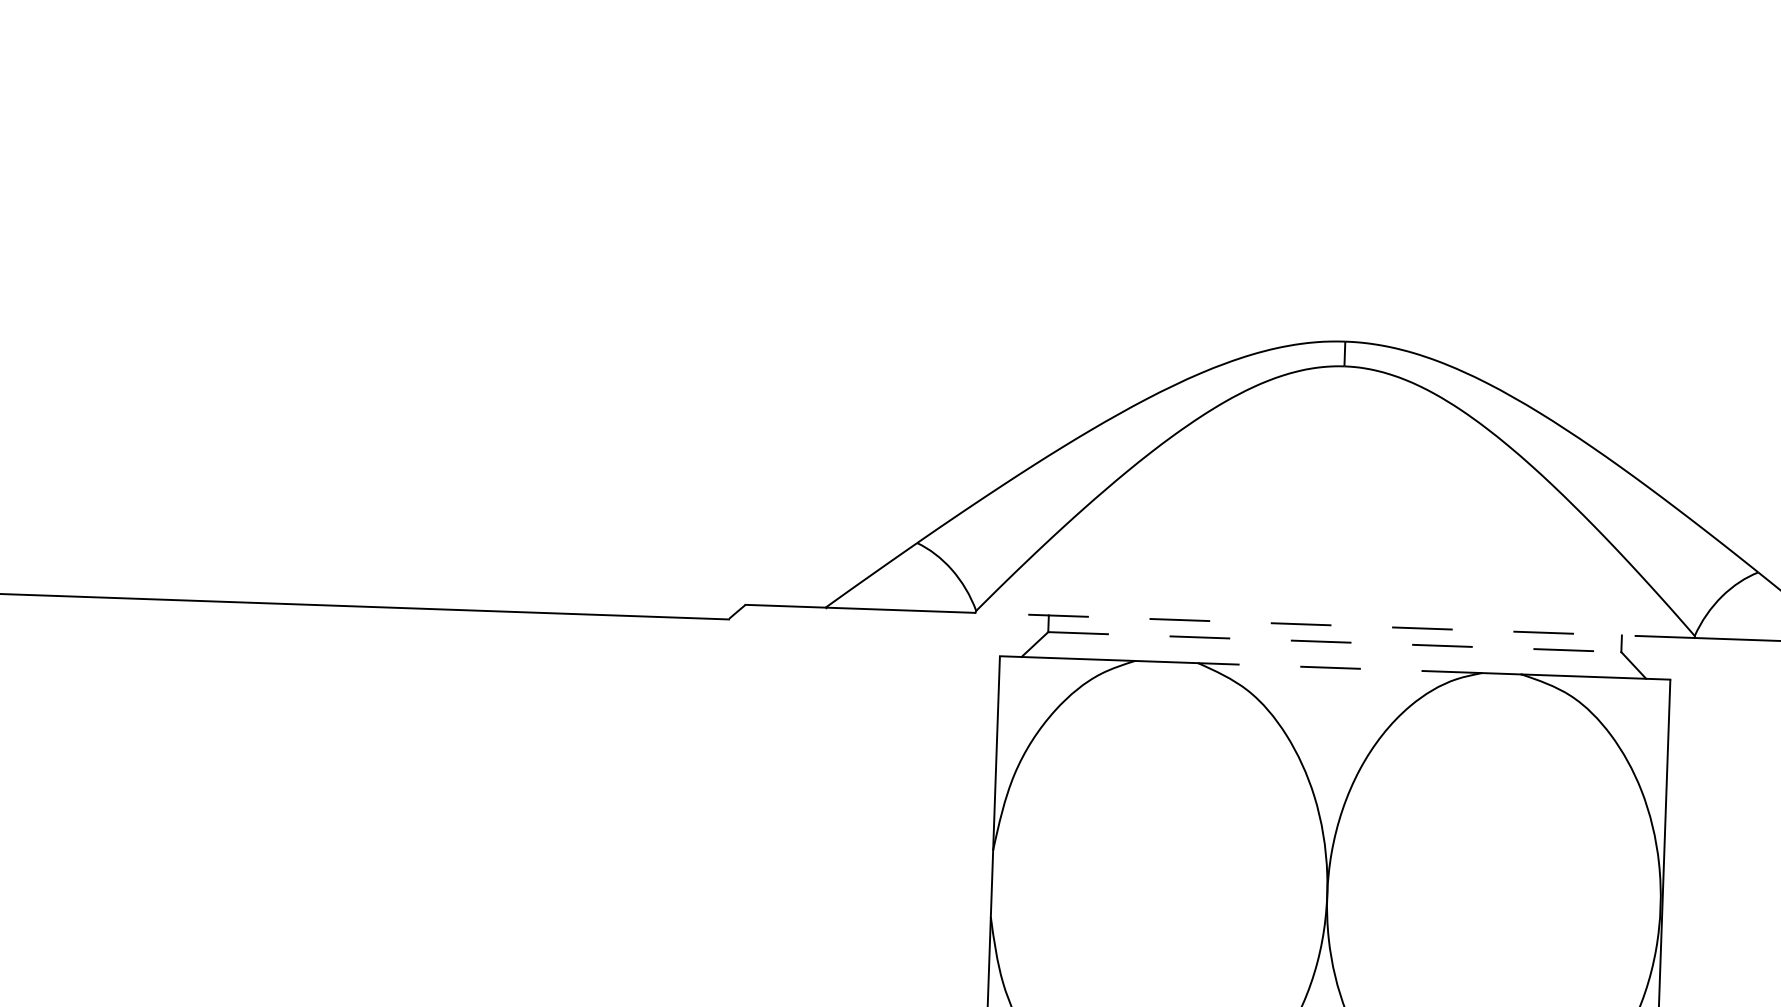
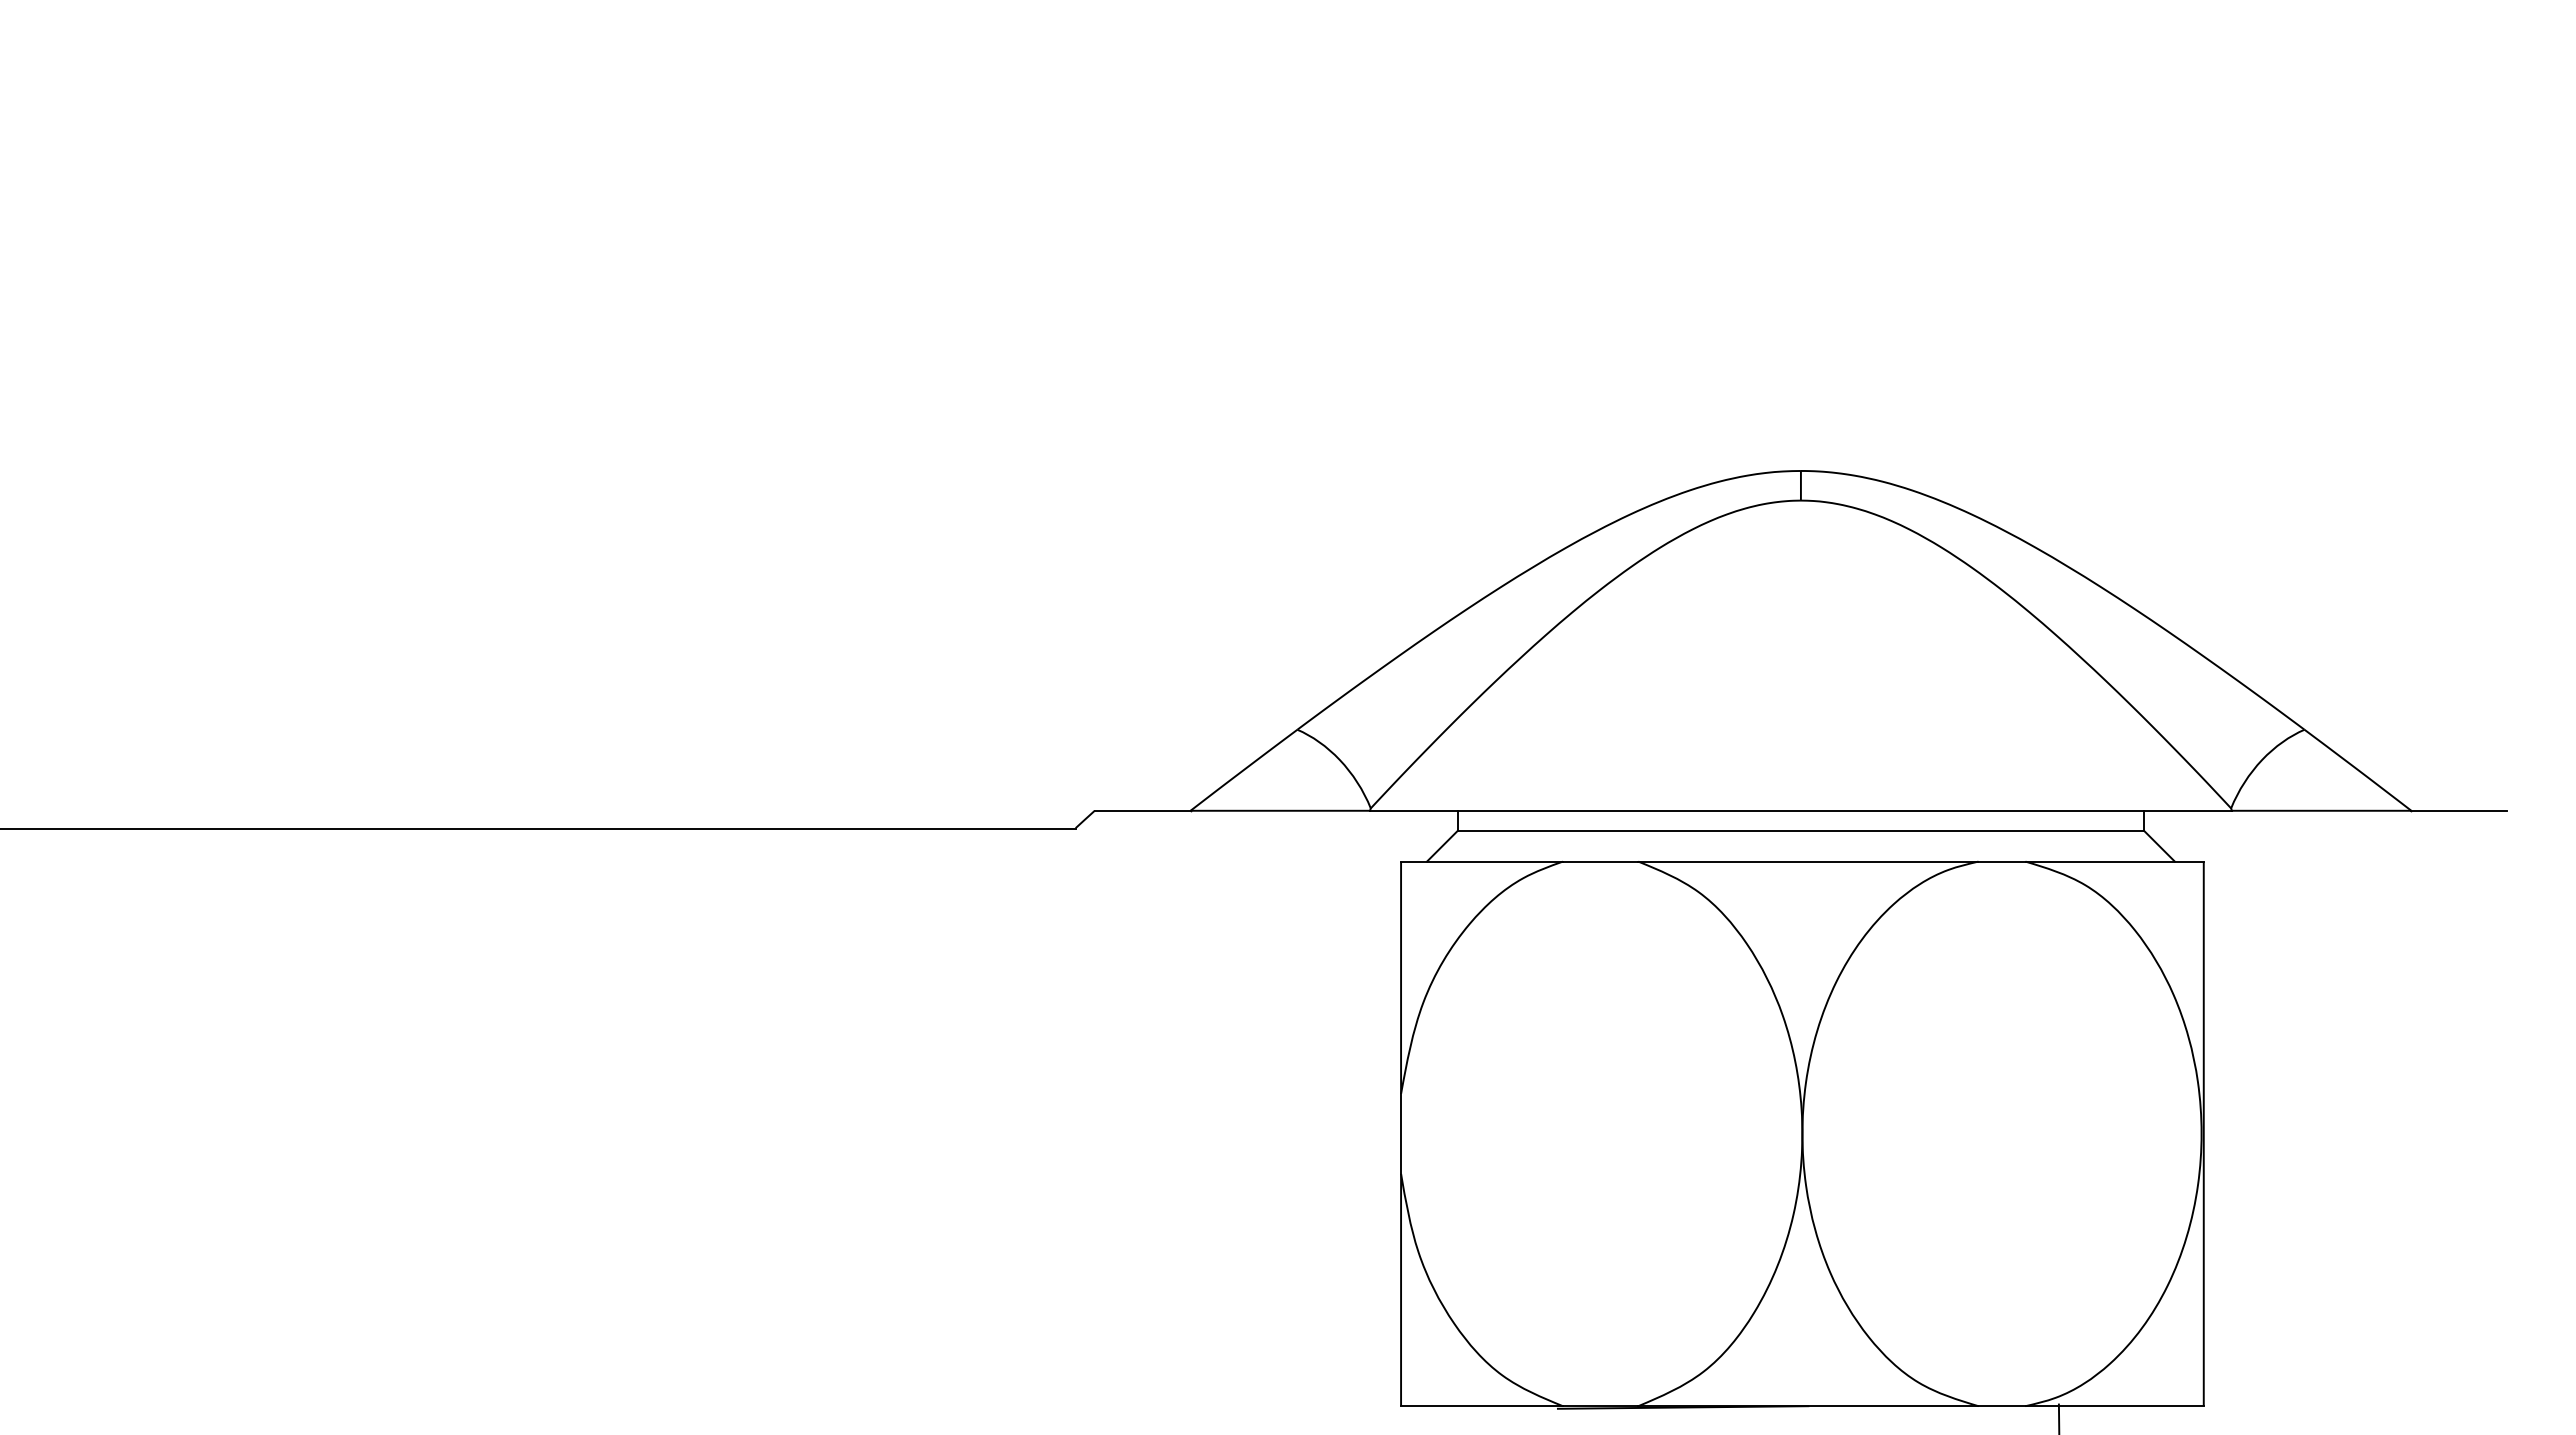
line: (1335, 625) -> (1800, 810), dashed -> solid
line: (1335, 641) -> (1801, 830), dashed -> solid
line: (1339, 667) -> (1807, 861), dashed -> solid

